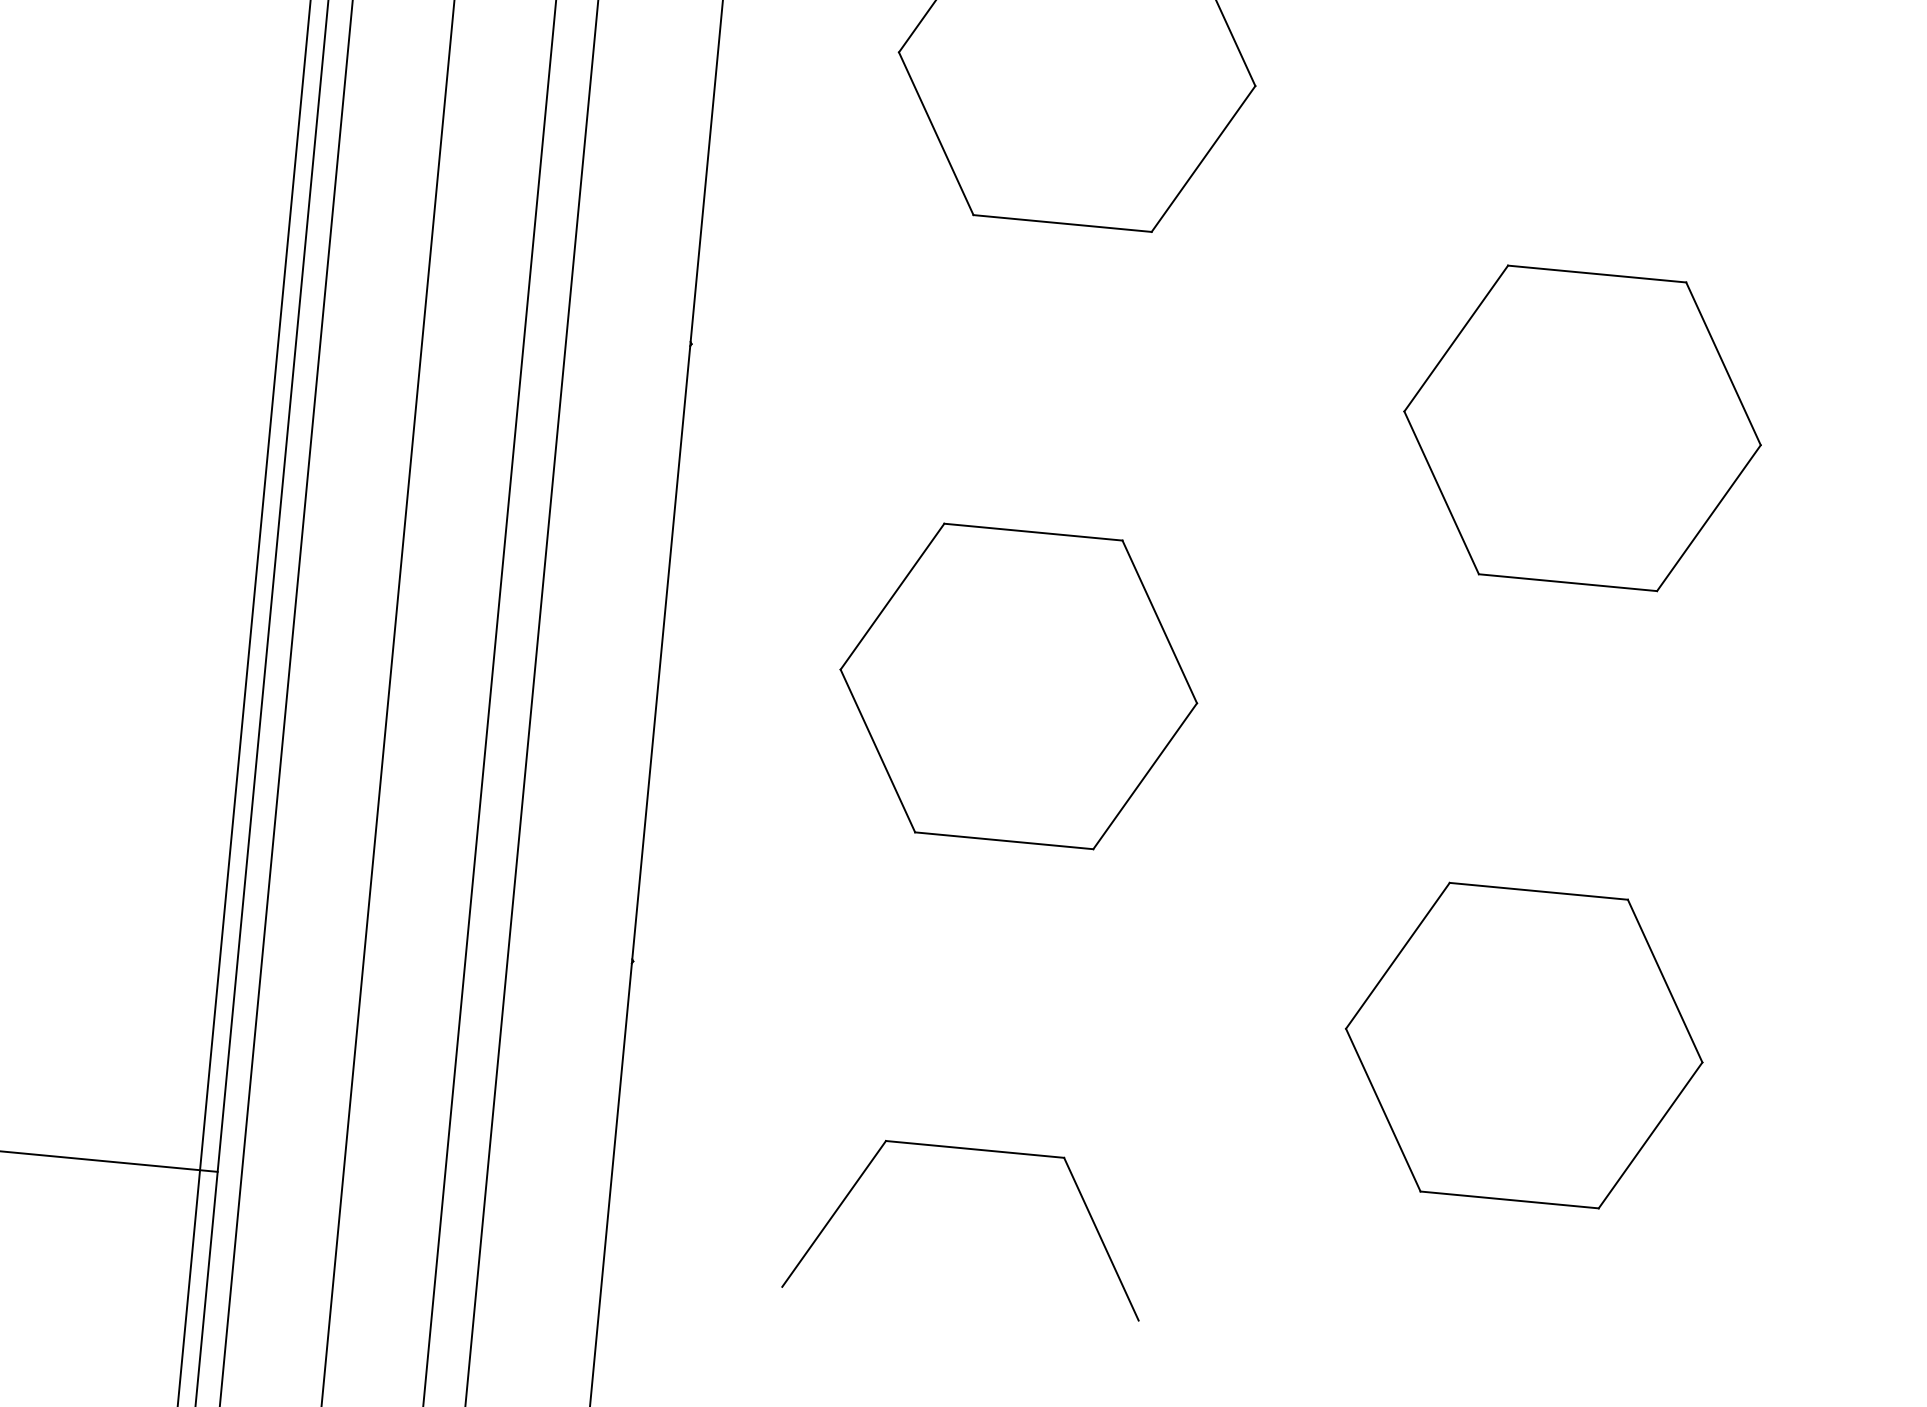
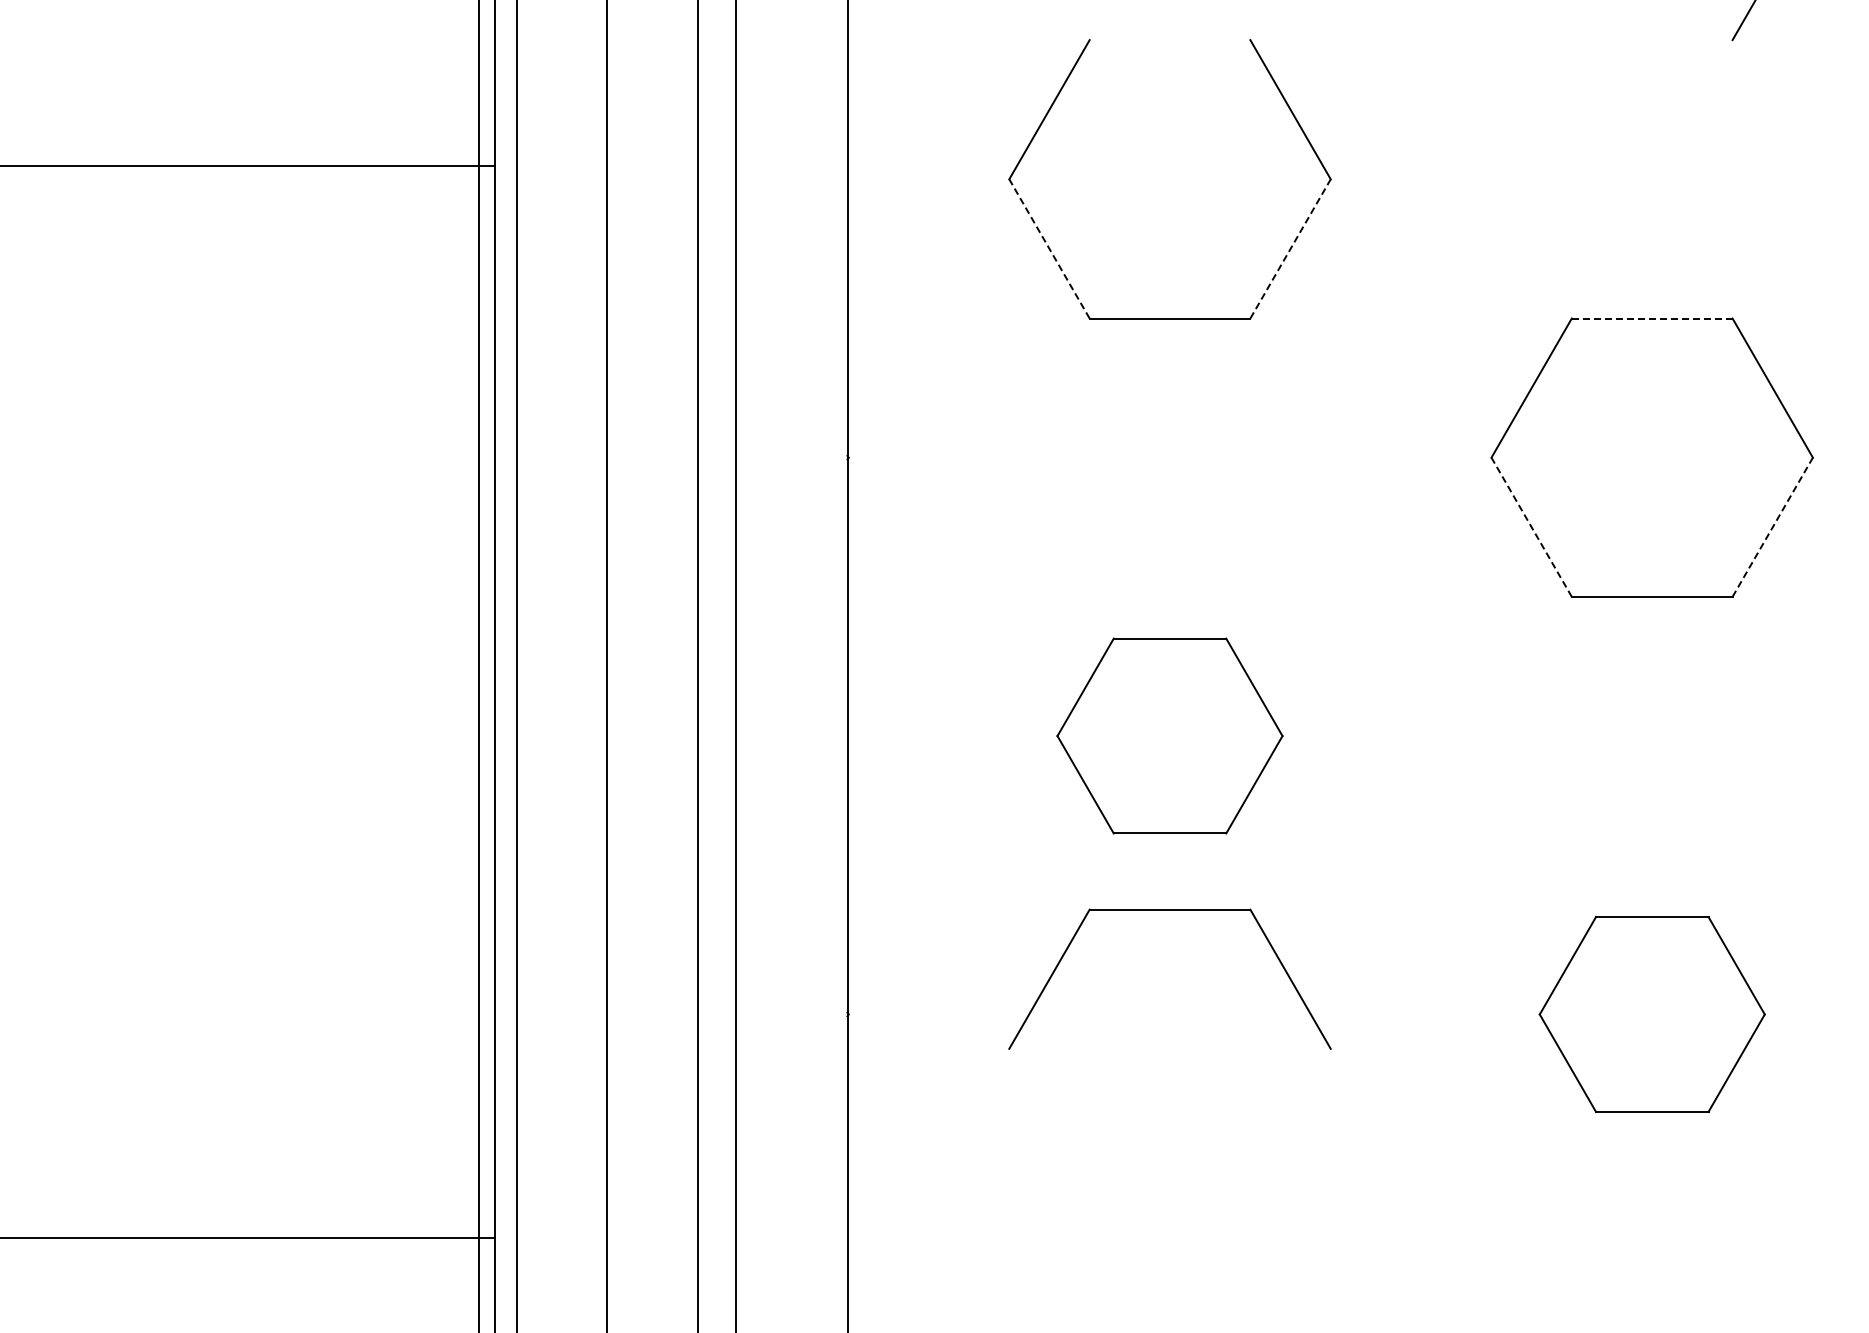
line: (936, 133) -> (1049, 248), solid -> dashed
line: (1203, 158) -> (1290, 248), solid -> dashed
line: (1597, 274) -> (1652, 318), solid -> dashed
line: (1441, 491) -> (1531, 526), solid -> dashed
line: (1708, 517) -> (1772, 526), solid -> dashed
part: (1018, 685) -> (1169, 735), size x0.7
part: (1524, 1045) -> (1652, 1014), size x0.7
part: (974, 1150) -> (1169, 910), moved

